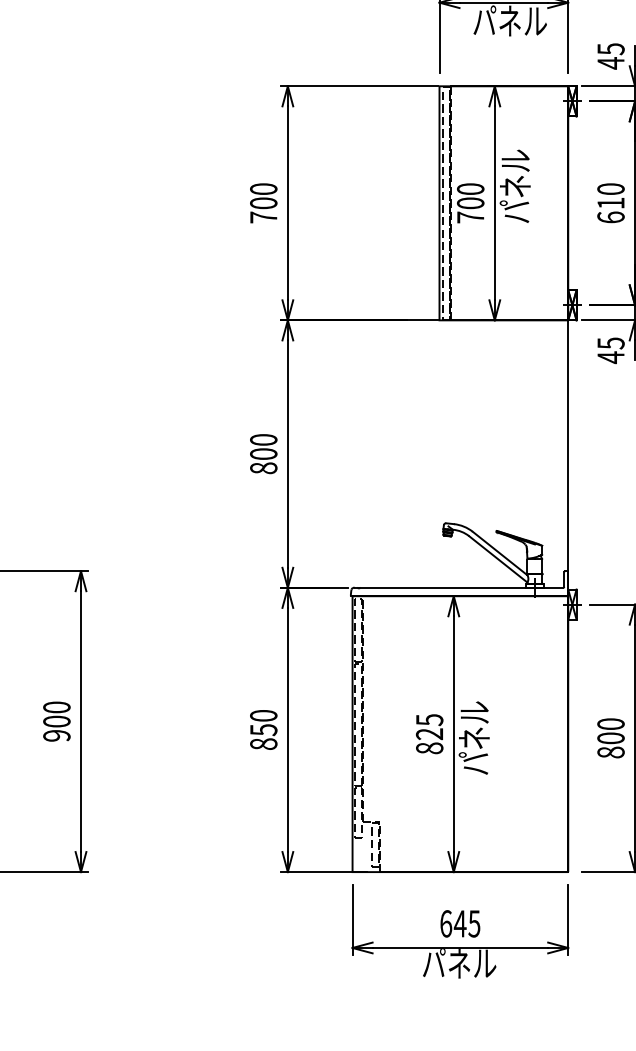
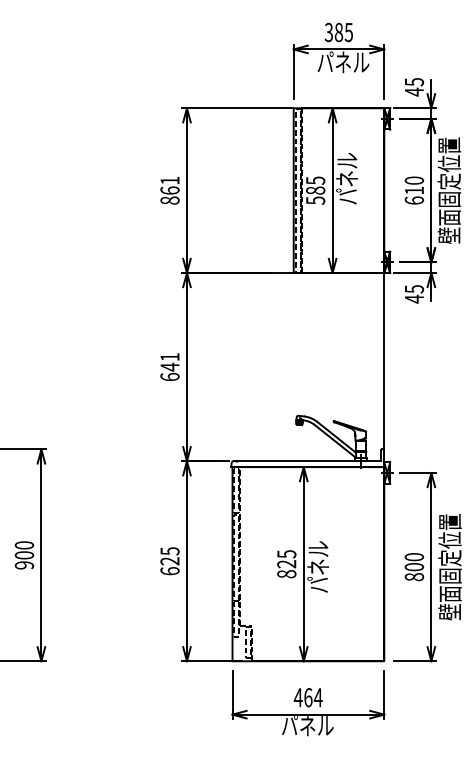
text: (263, 203) -> (169, 190), 700 -> 861
text: (470, 203) -> (315, 190), 700 -> 585
text: (263, 454) -> (169, 367), 800 -> 641
text: (263, 730) -> (169, 561), 850 -> 625
text: (459, 923) -> (307, 697), 645 -> 464

